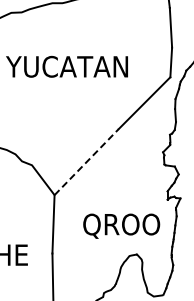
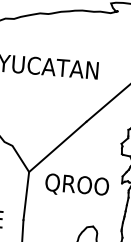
line: (87, 161) -> (58, 146), dashed -> solid
text: (121, 225) -> (77, 185), moved

